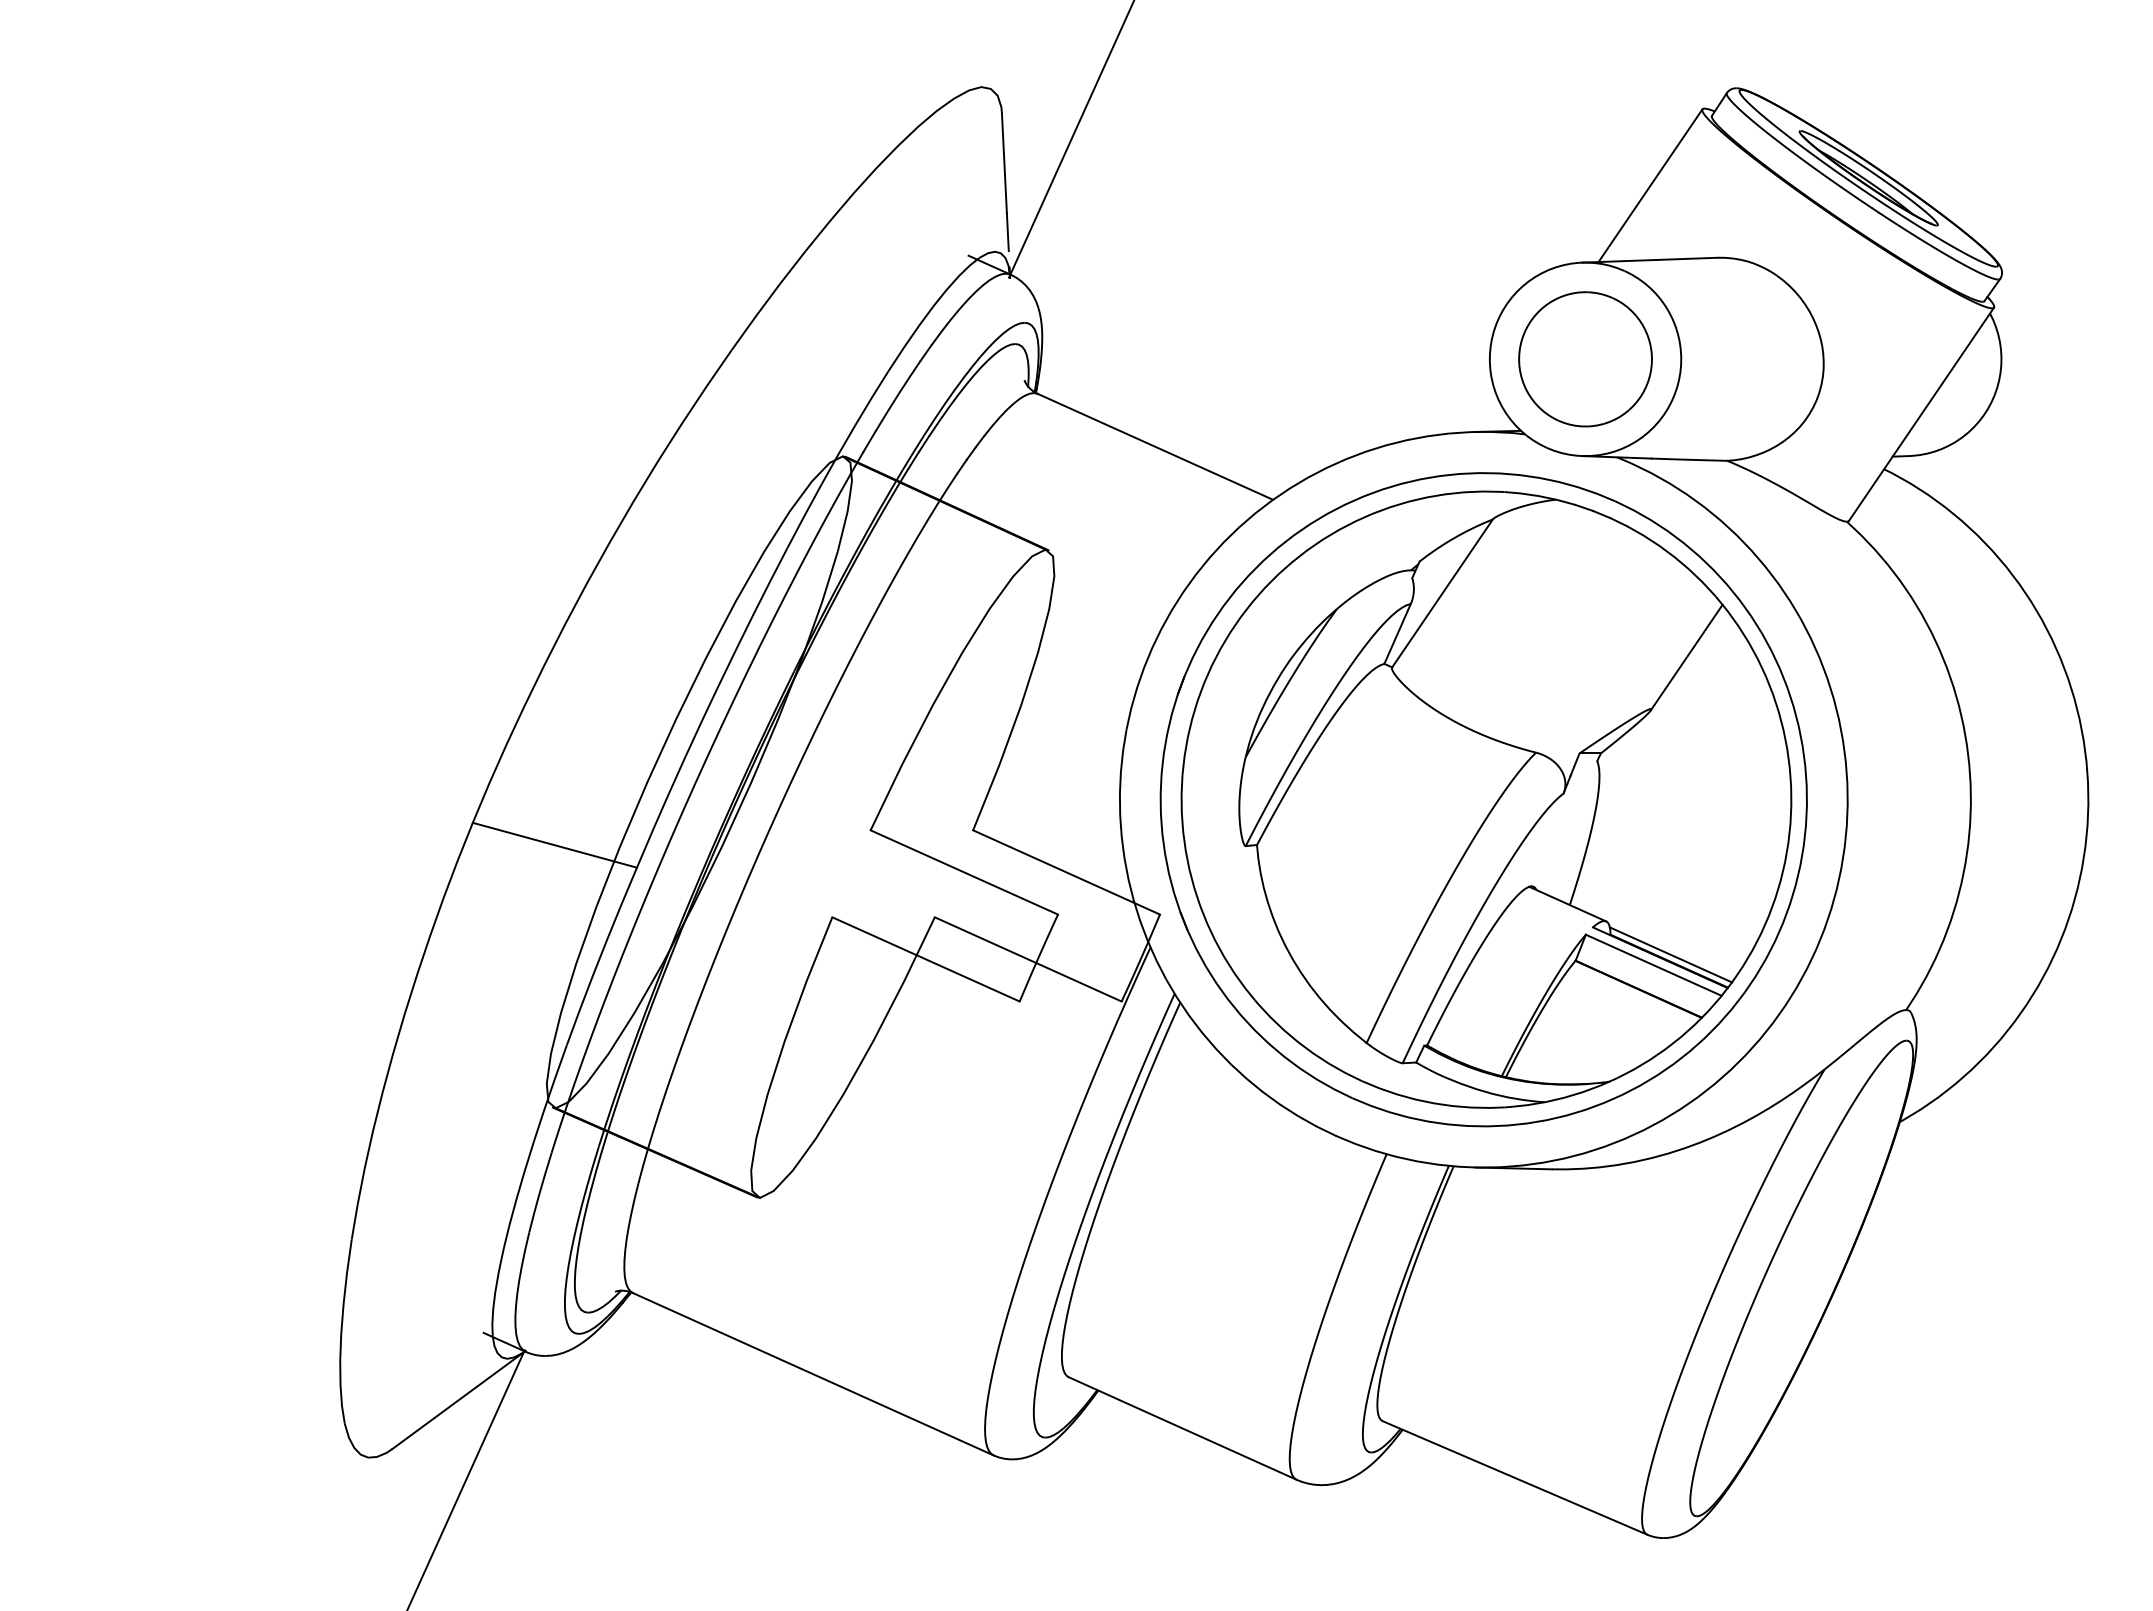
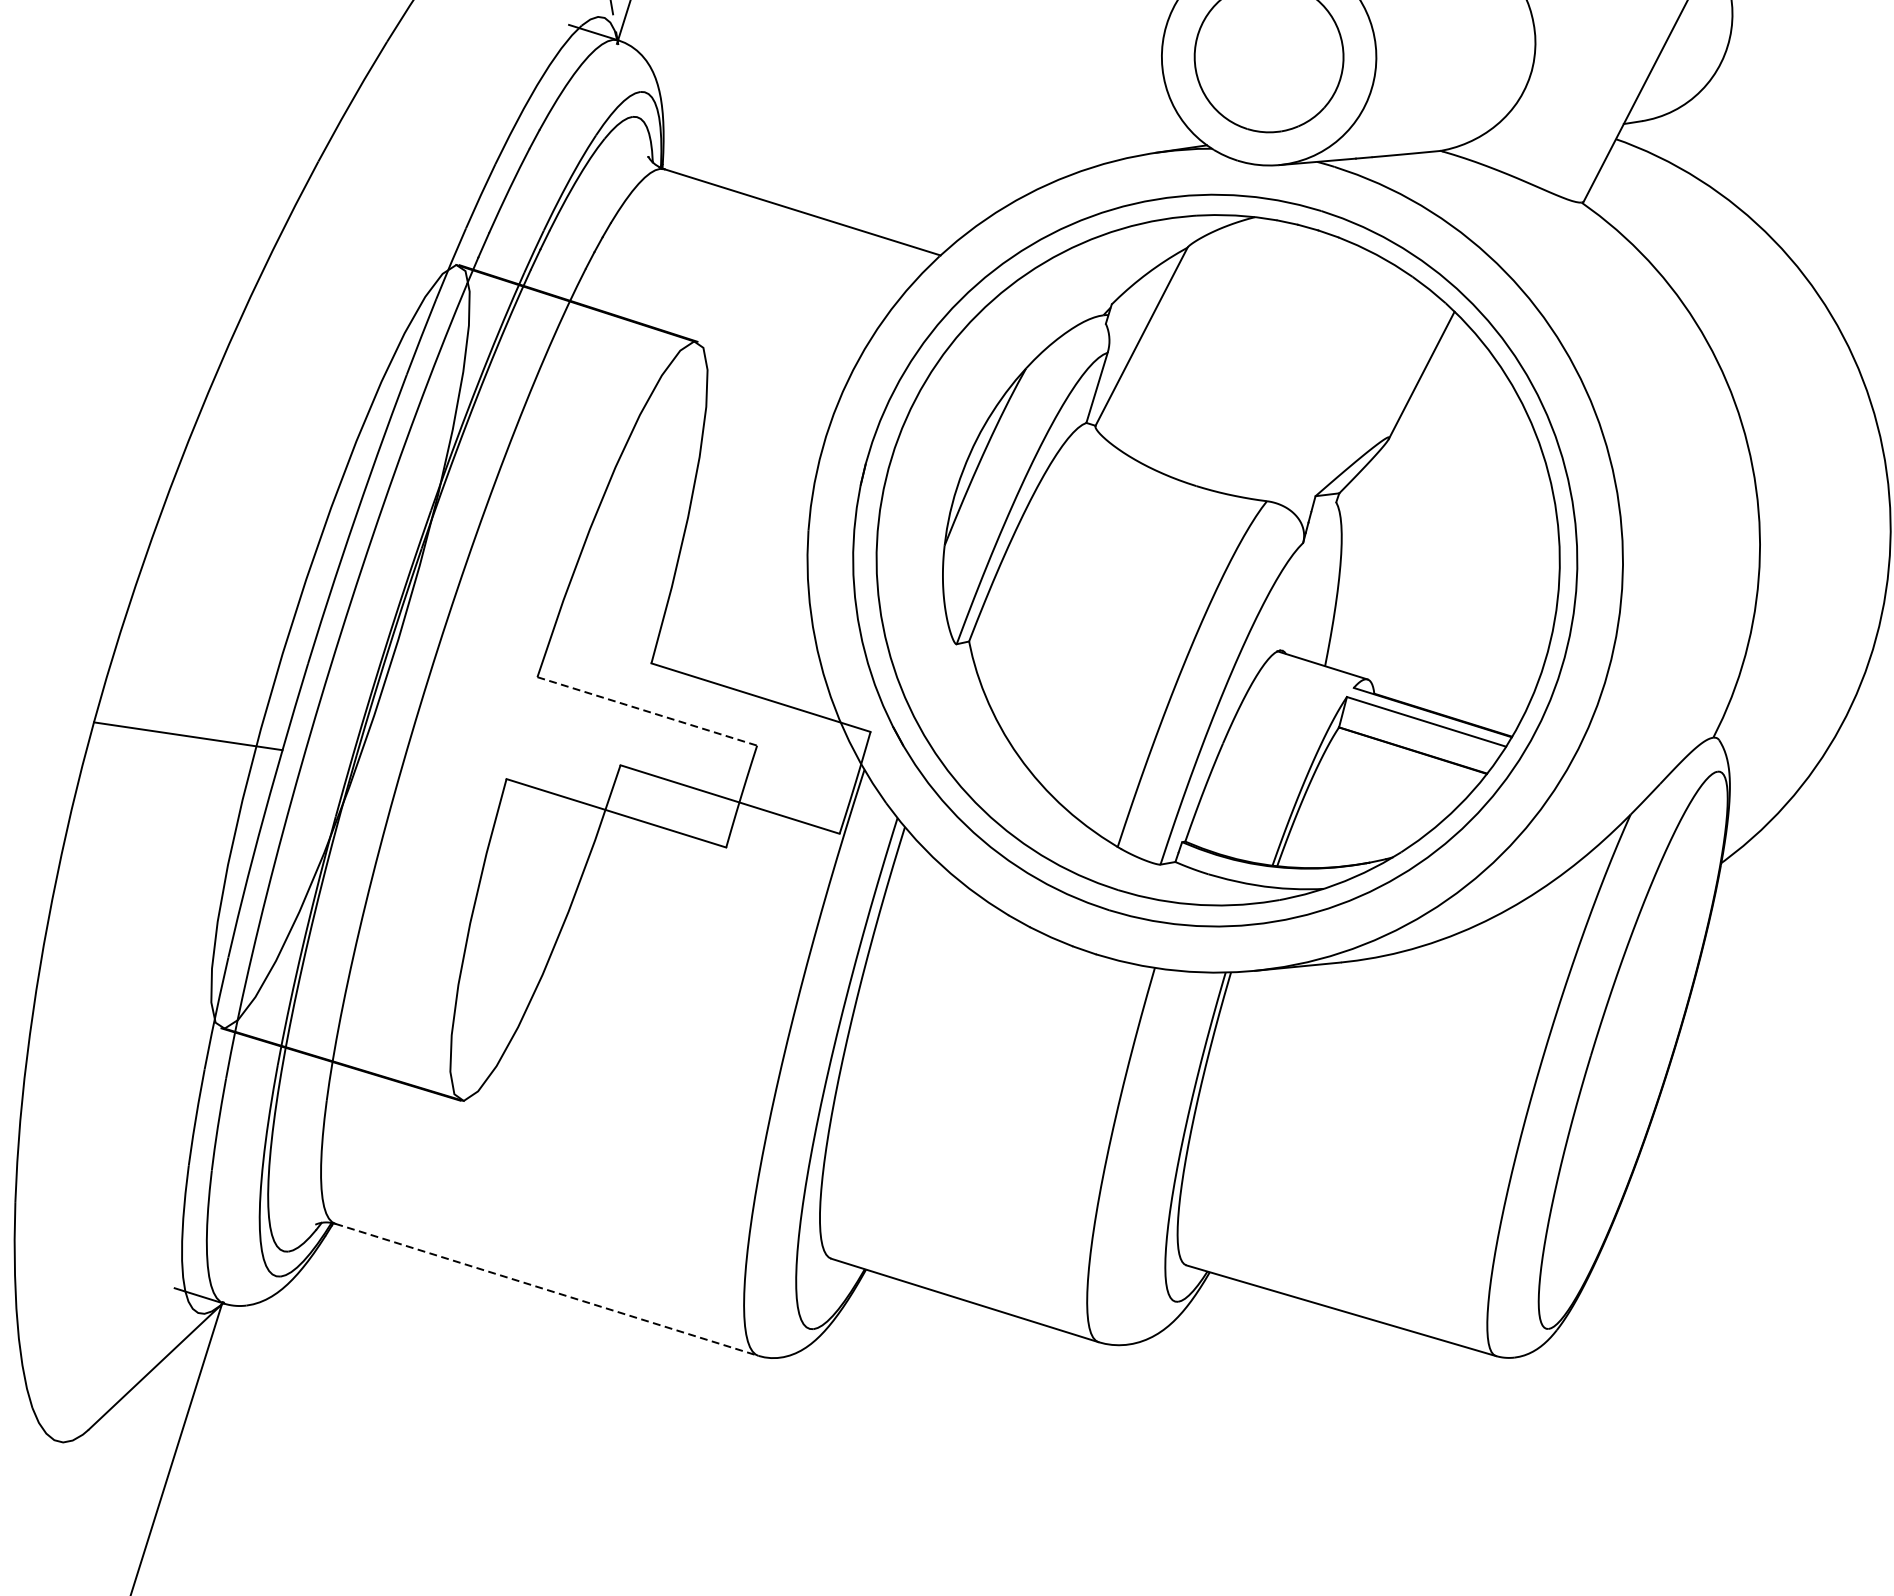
line: (964, 872) -> (647, 711), solid -> dashed
line: (1670, 954) -> (1443, 707), removed
line: (813, 1374) -> (547, 1290), solid -> dashed

